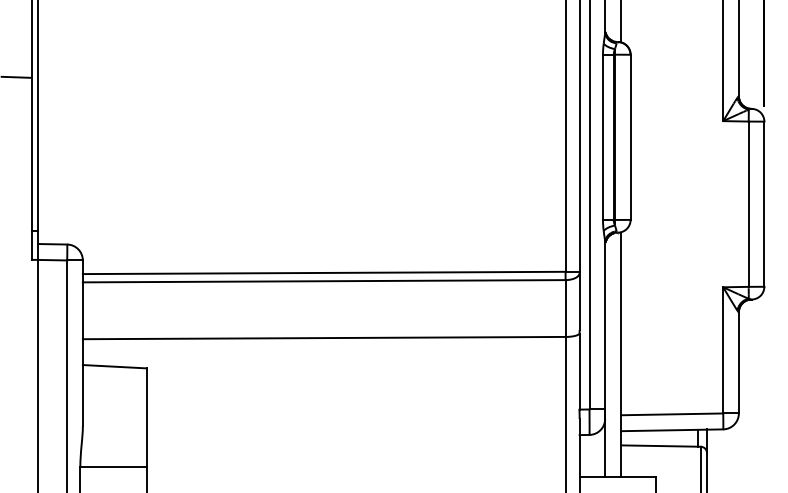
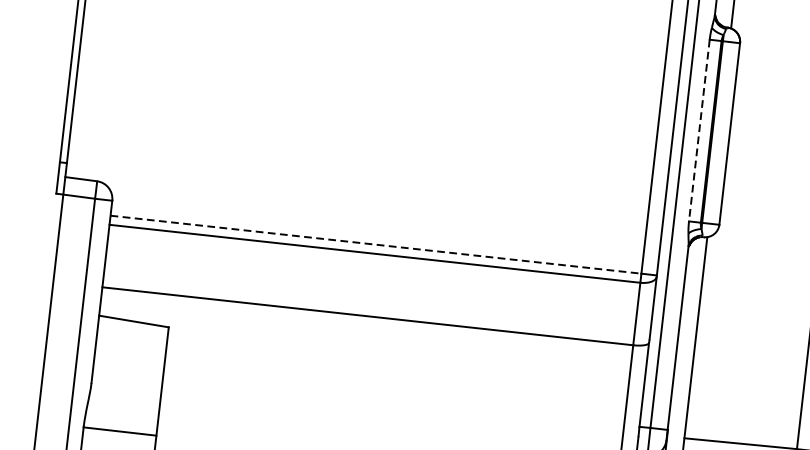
line: (603, 137) -> (699, 130), solid -> dashed
line: (324, 272) -> (376, 244), solid -> dashed

